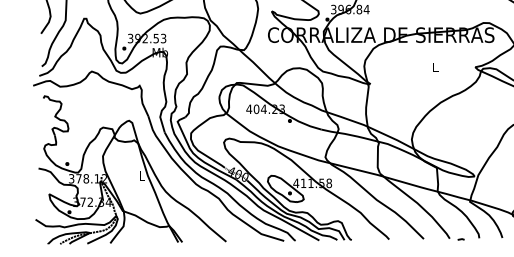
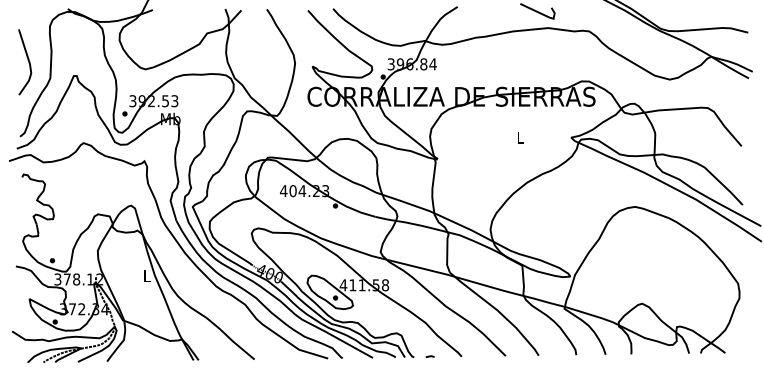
line: (460, 239) -> (429, 356), moved

